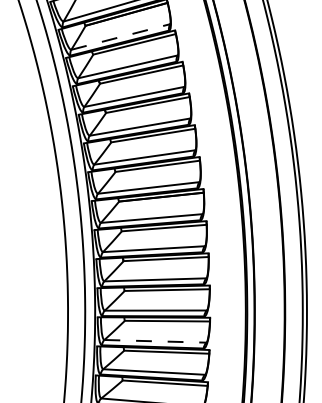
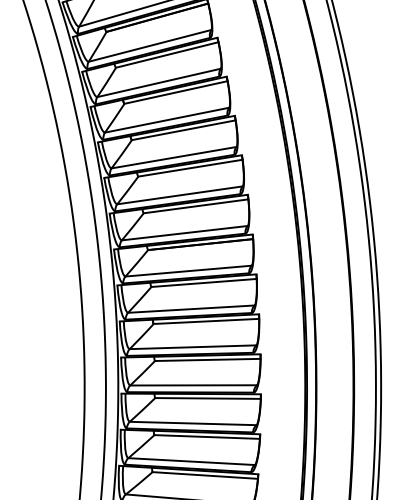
line: (121, 36) -> (150, 45), dashed -> solid
line: (155, 341) -> (193, 423), dashed -> solid

